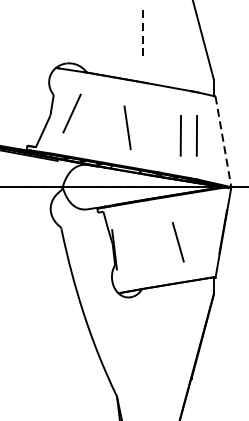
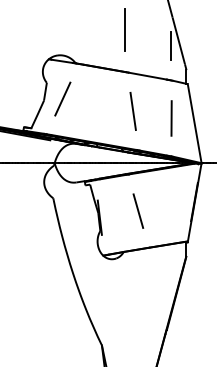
line: (142, 34) -> (124, 30), dashed -> solid
line: (195, 52) -> (170, 45), added
line: (126, 127) -> (132, 111), moved
line: (180, 135) -> (157, 118), removed
line: (223, 142) -> (194, 124), dashed -> solid
line: (178, 241) -> (138, 210), moved

